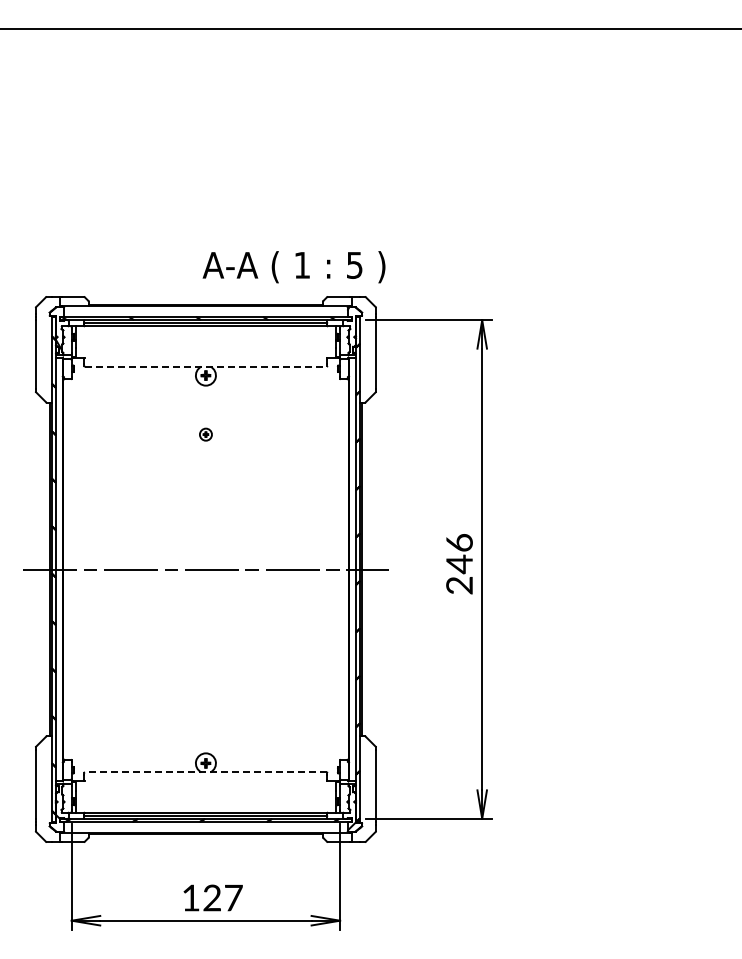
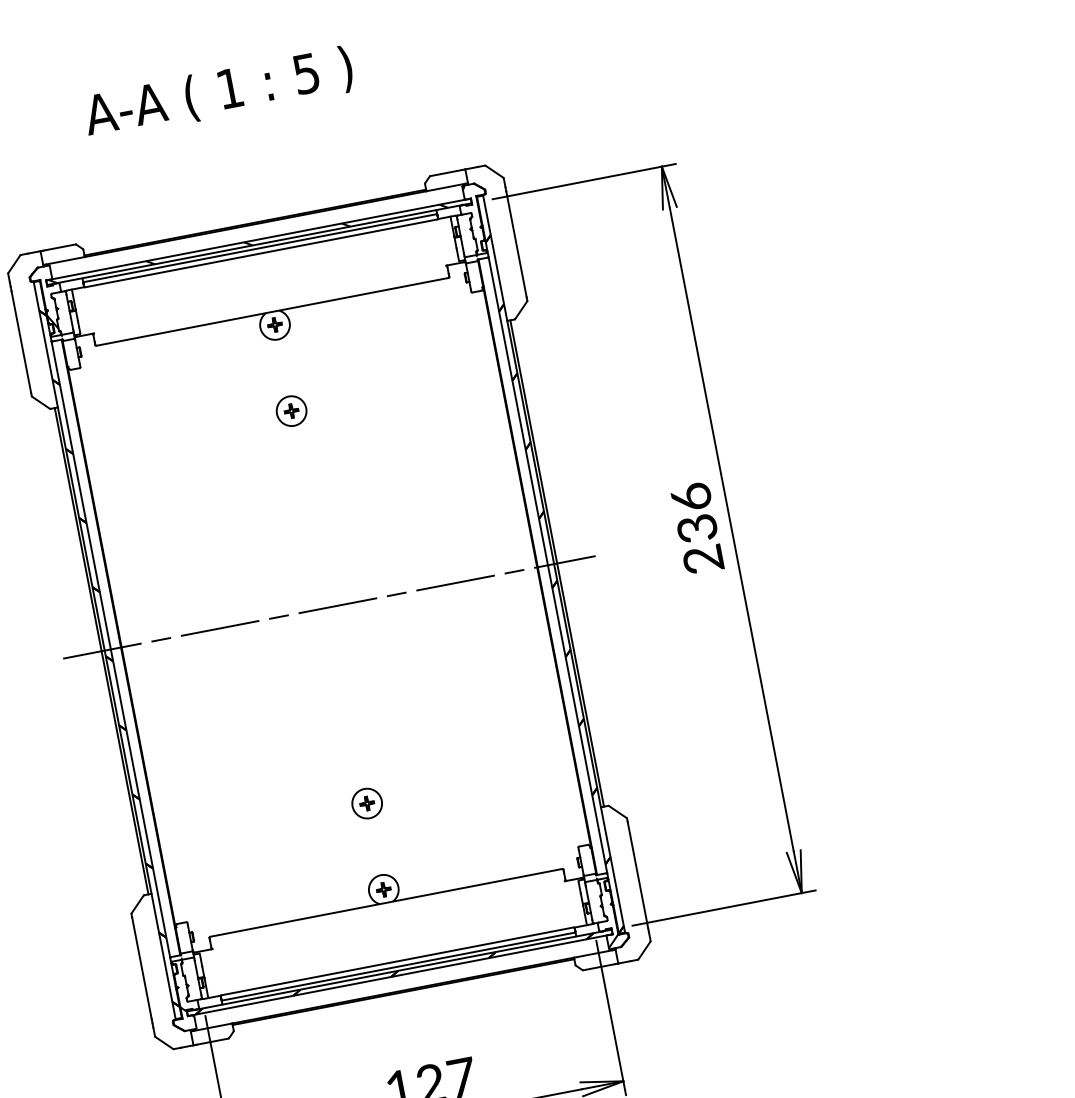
text: (293, 267) -> (217, 94), moved
line: (205, 366) -> (271, 311), dashed -> solid
part: (205, 434) -> (290, 410), size x1.67
text: (459, 564) -> (697, 528), 246 -> 236
part: (205, 704) -> (366, 804), added
line: (205, 772) -> (385, 903), dashed -> solid

